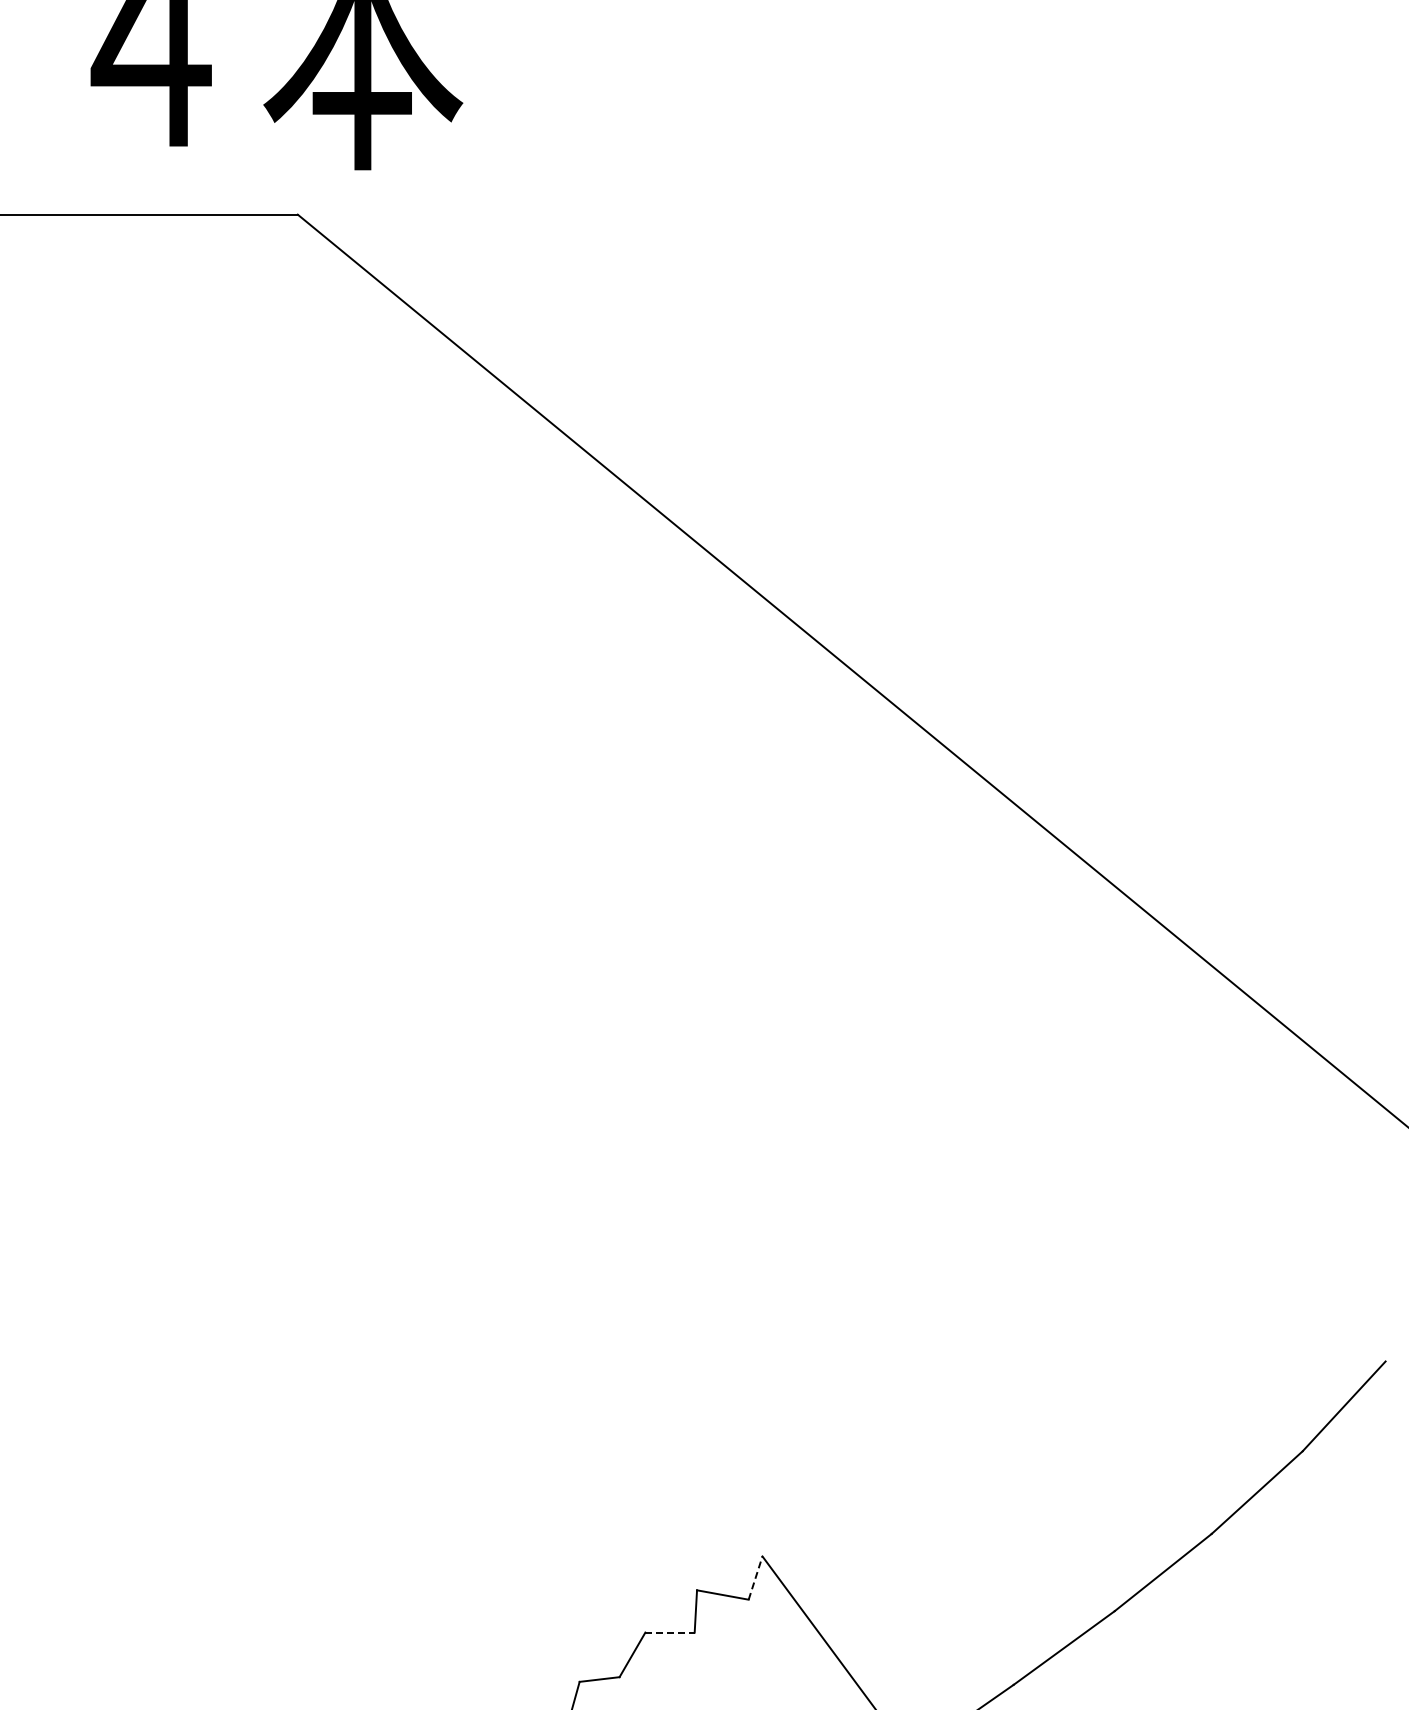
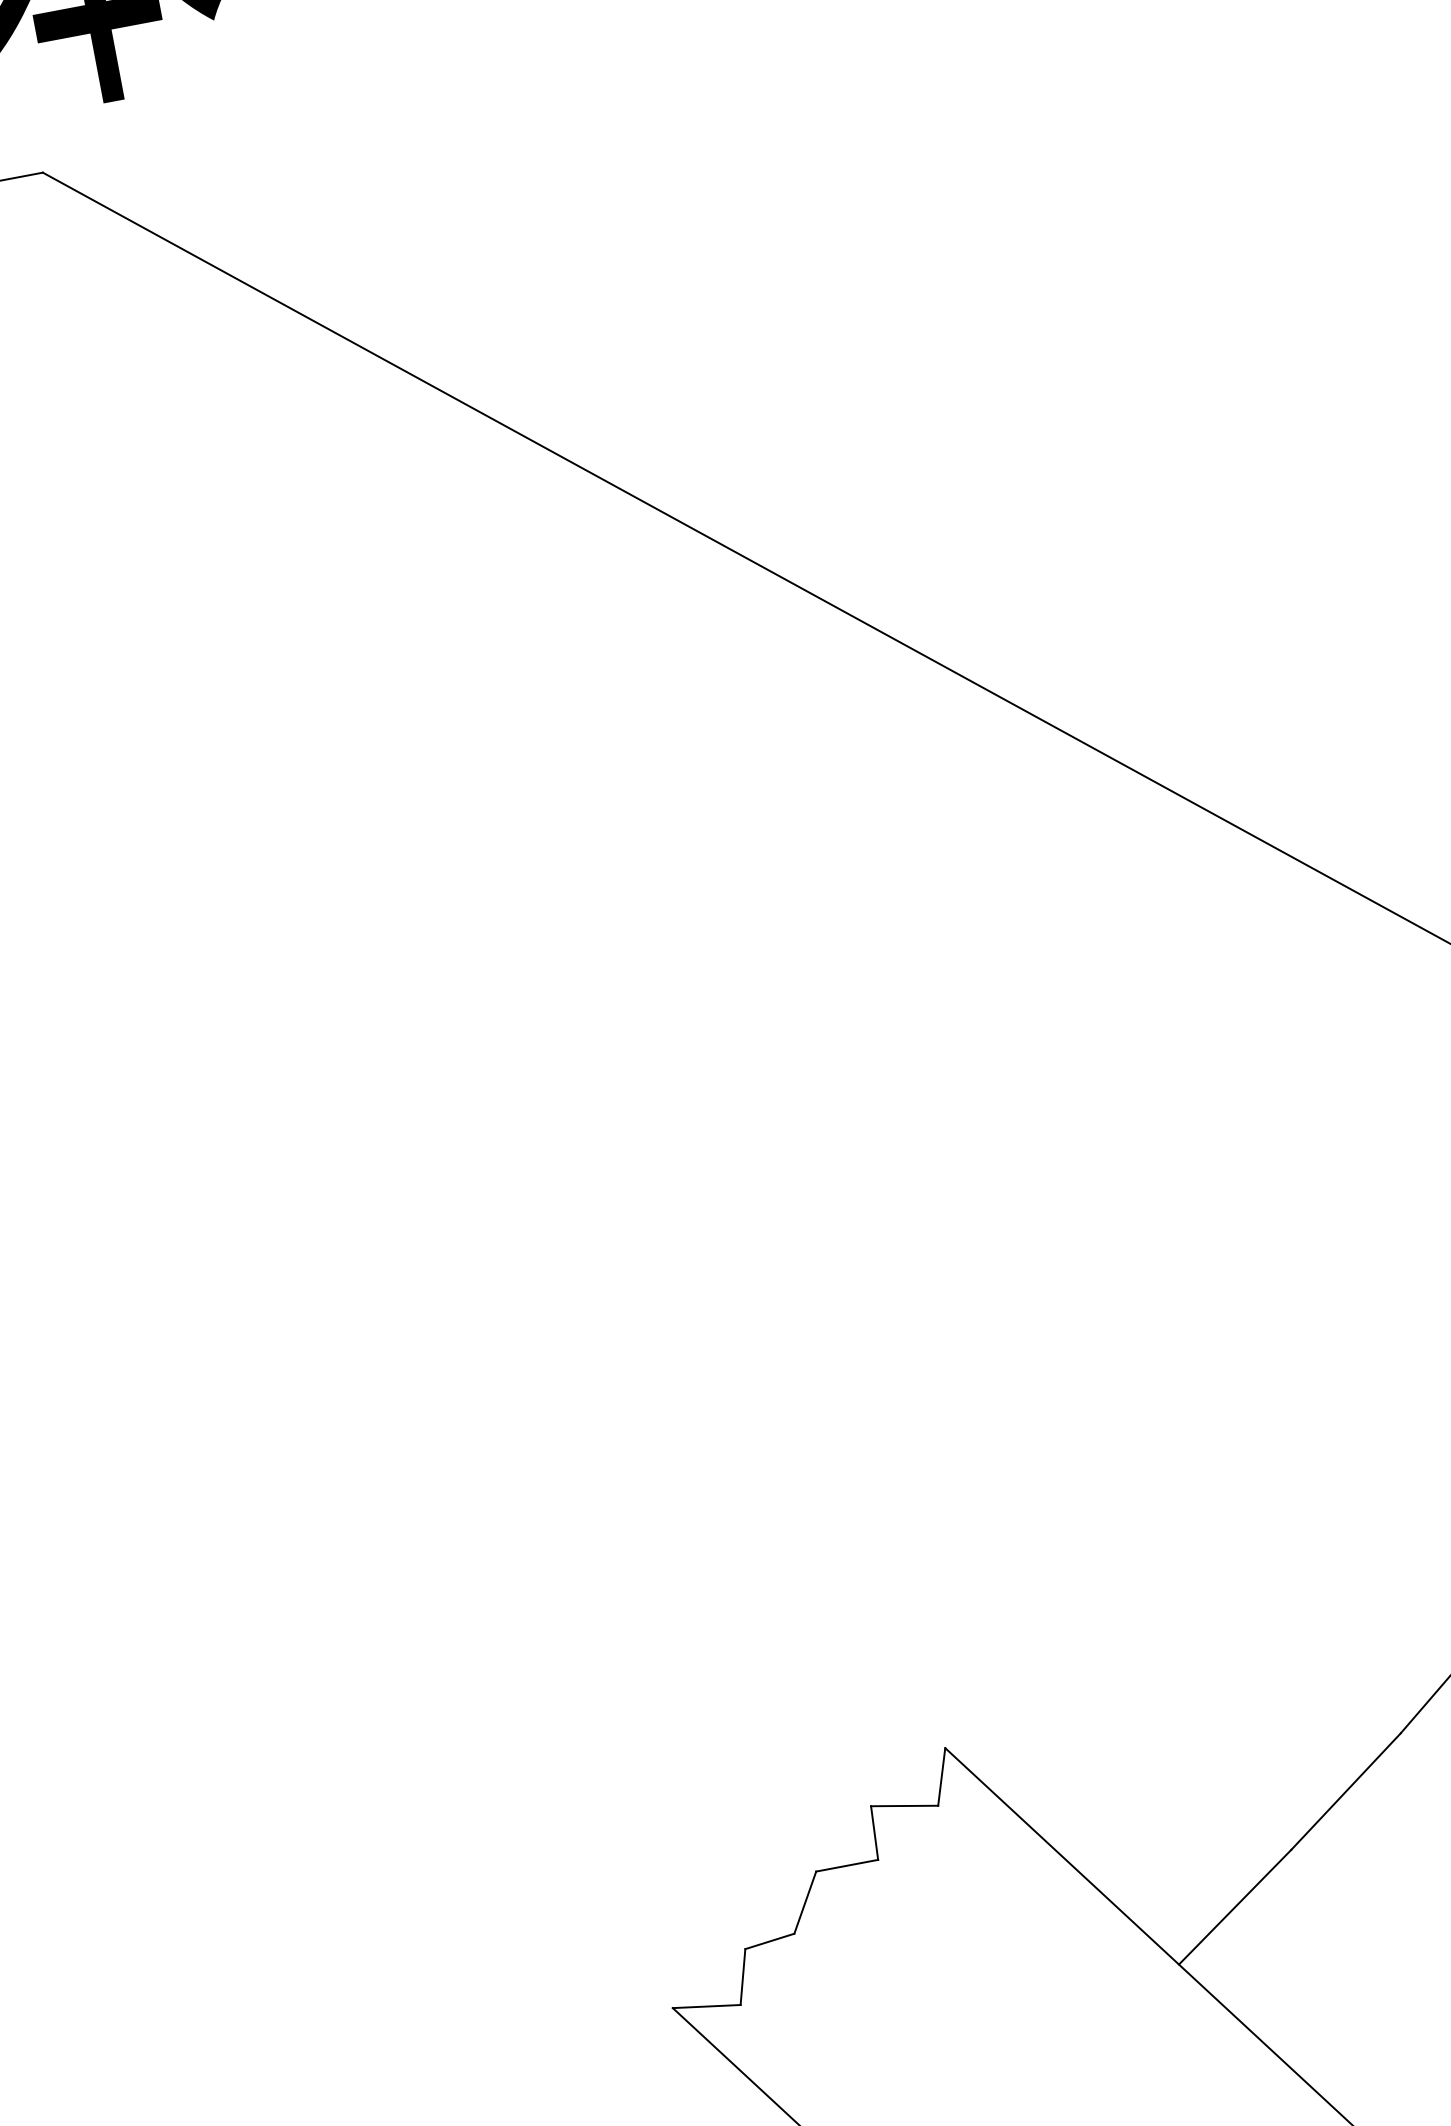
line: (755, 1578) -> (941, 1777), dashed -> solid
line: (670, 1632) -> (847, 1865), dashed -> solid

